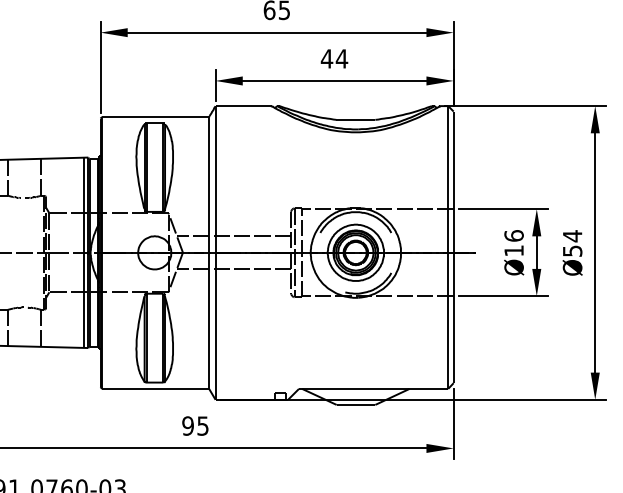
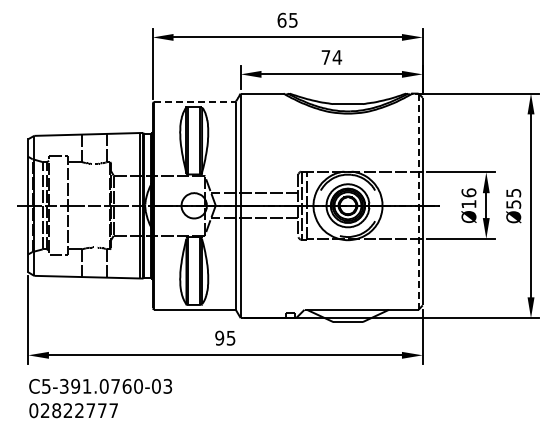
text: (326, 58) -> (325, 57), 44 -> 74
line: (155, 116) -> (194, 101), solid -> dashed
text: (572, 235) -> (513, 192), Ø54 -> Ø55
line: (448, 247) -> (418, 201), solid -> dashed

